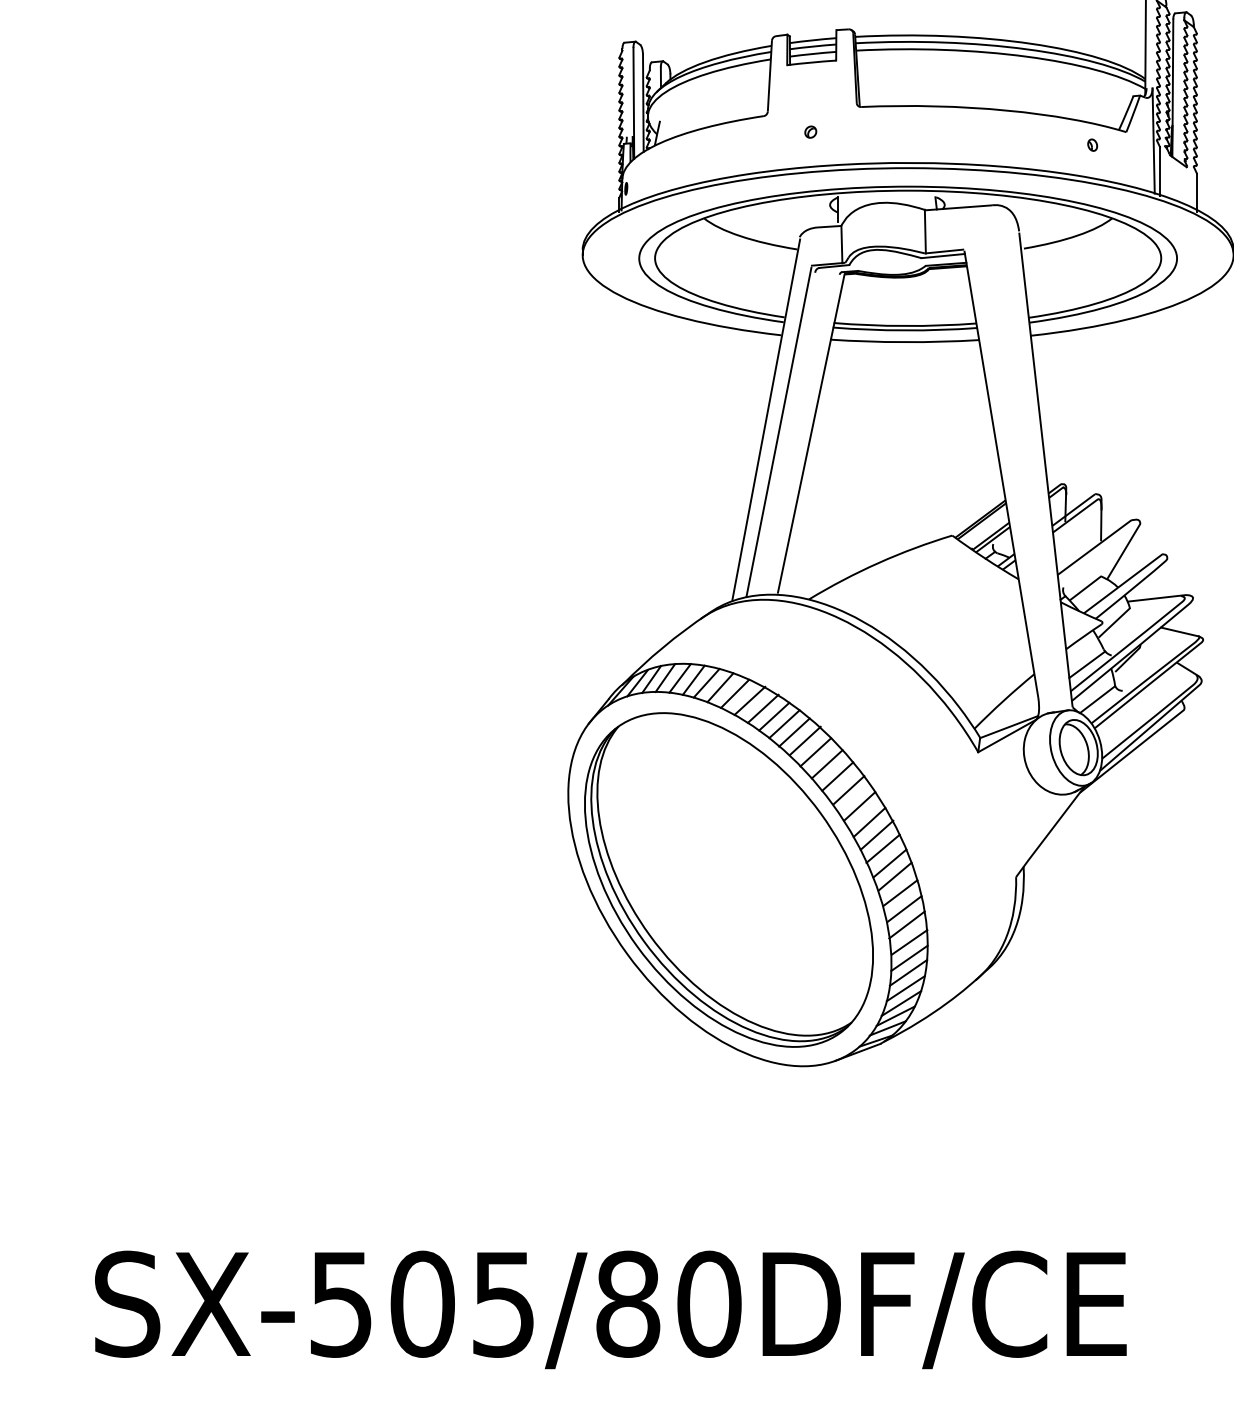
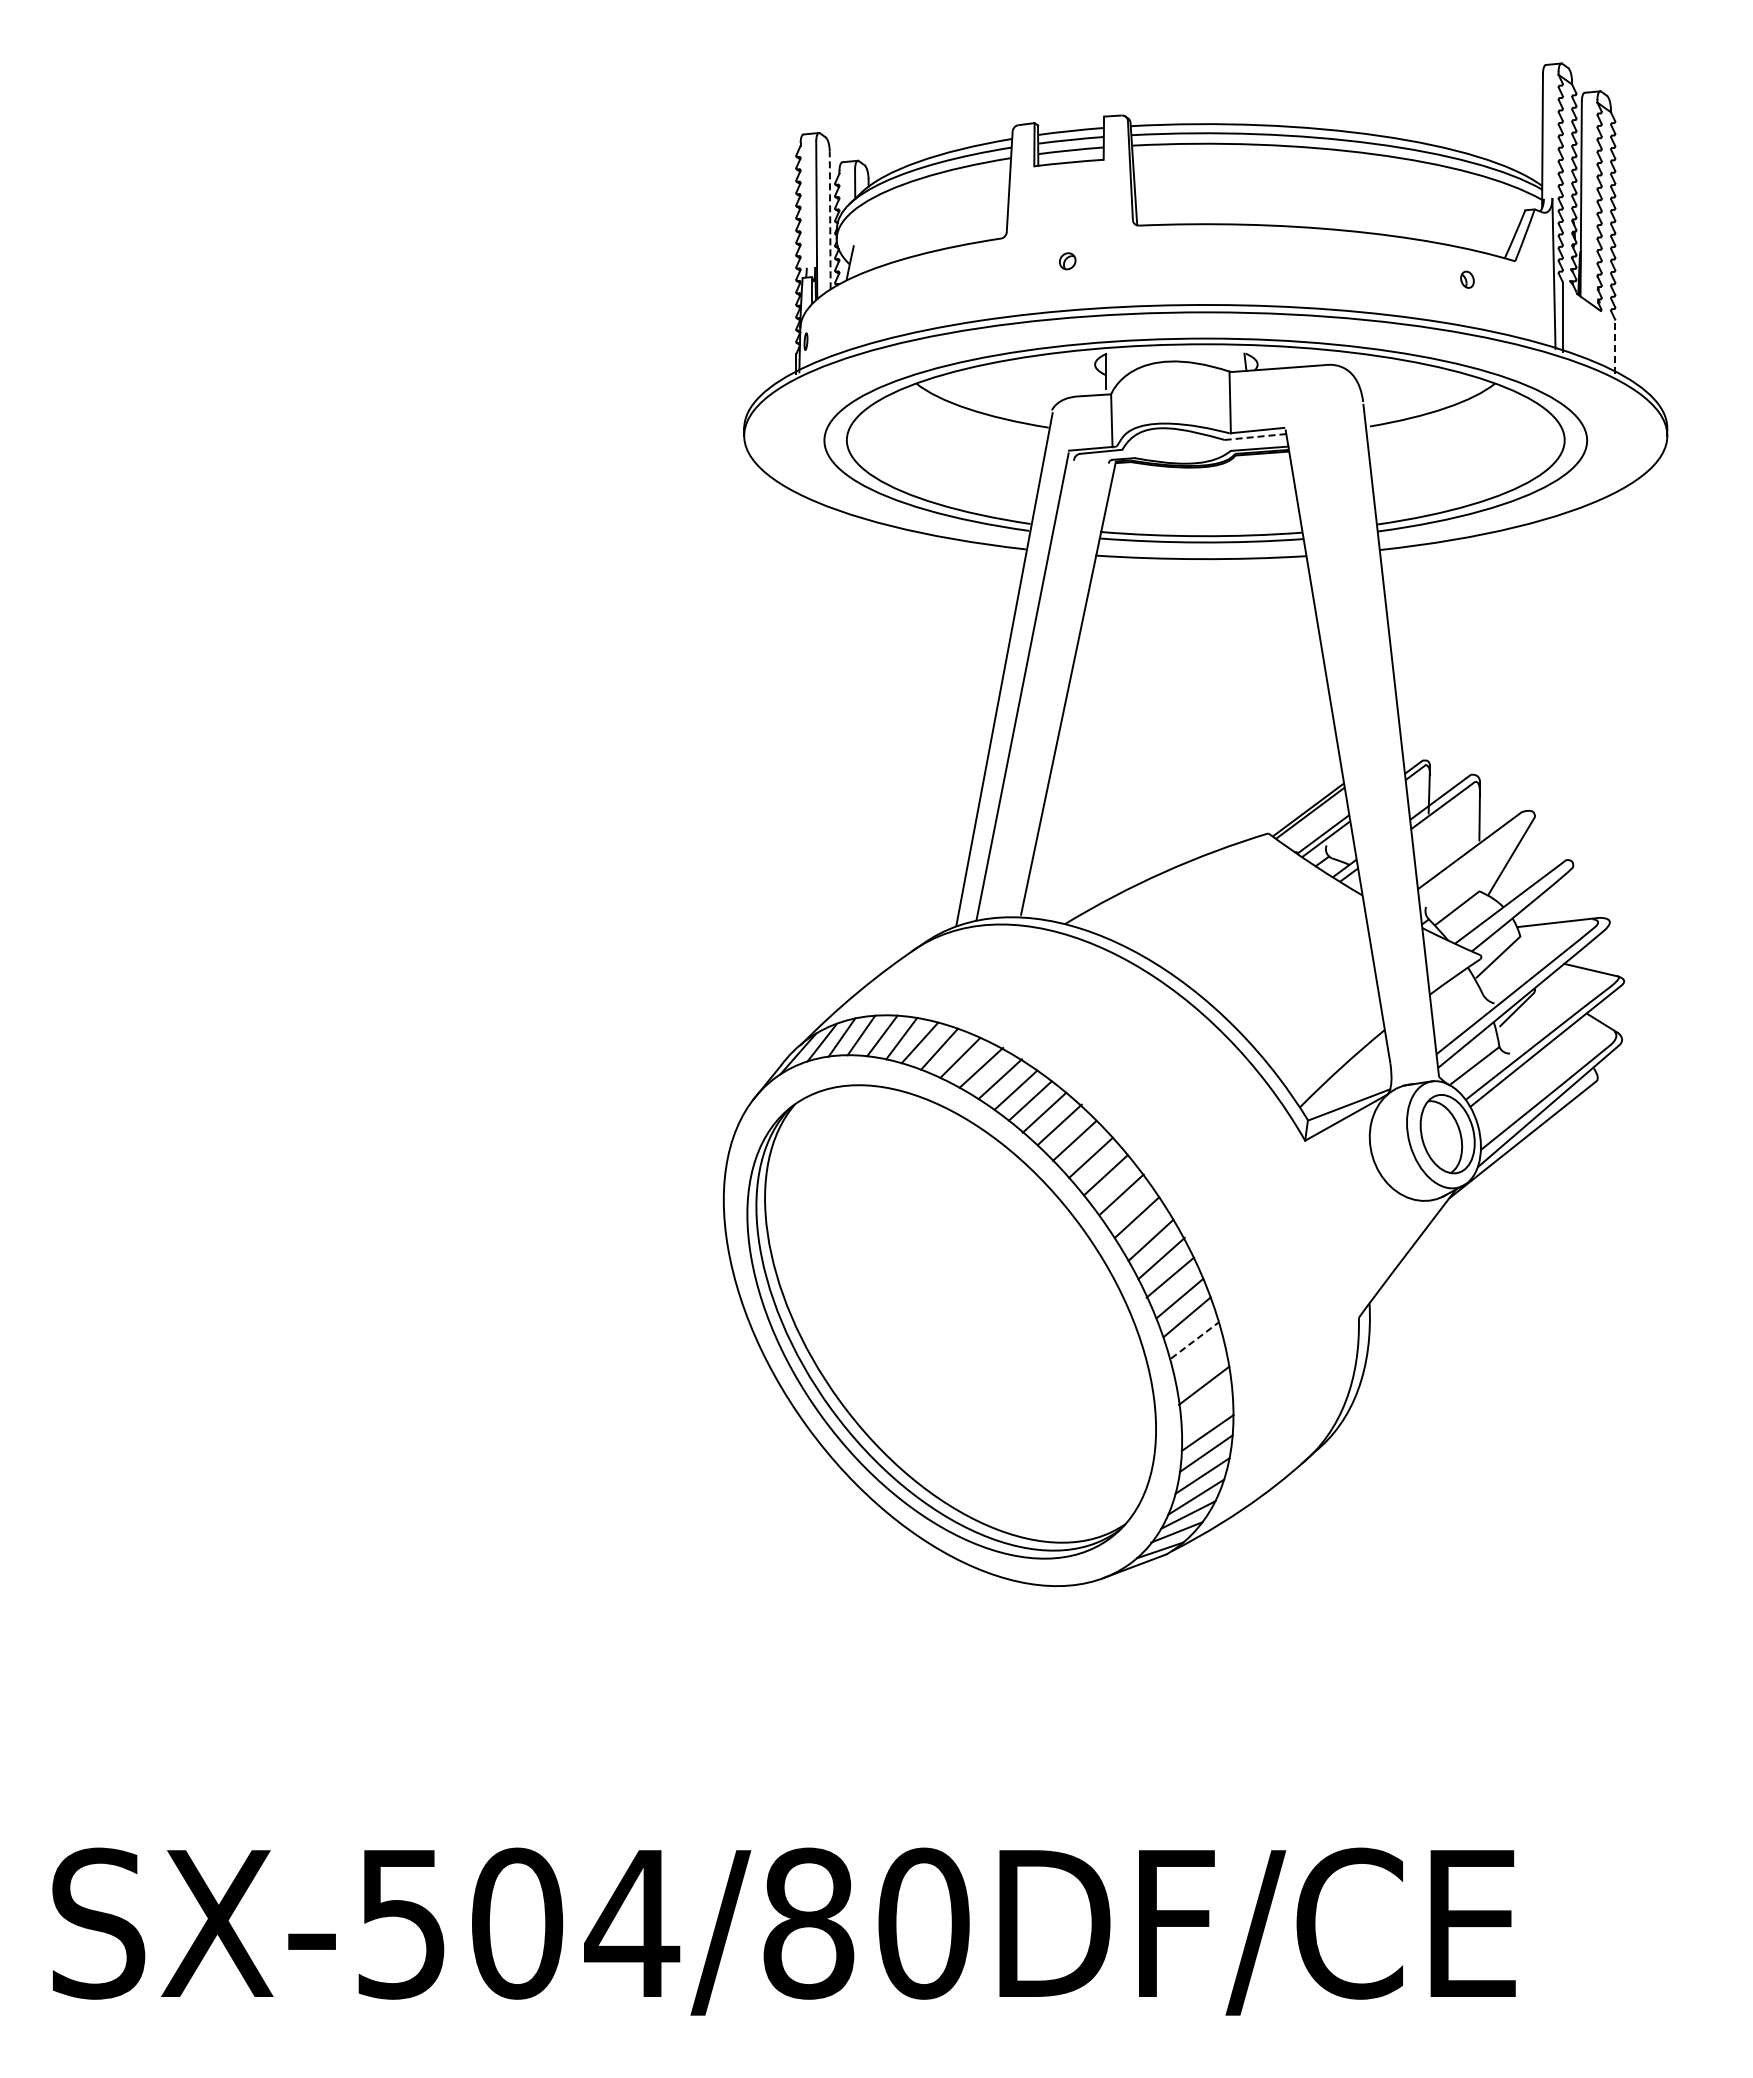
line: (643, 103) -> (830, 220), solid -> dashed
line: (1197, 192) -> (1615, 347), solid -> dashed
line: (943, 256) -> (1255, 437), solid -> dashed
line: (1087, 664) -> (1459, 1016), removed
line: (900, 893) -> (1195, 1340), solid -> dashed
line: (904, 908) -> (1200, 1362), removed
line: (909, 941) -> (1207, 1409), removed
text: (503, 1304) -> (632, 1924), SX-505/80DF/CE -> SX-504/80DF/CE

